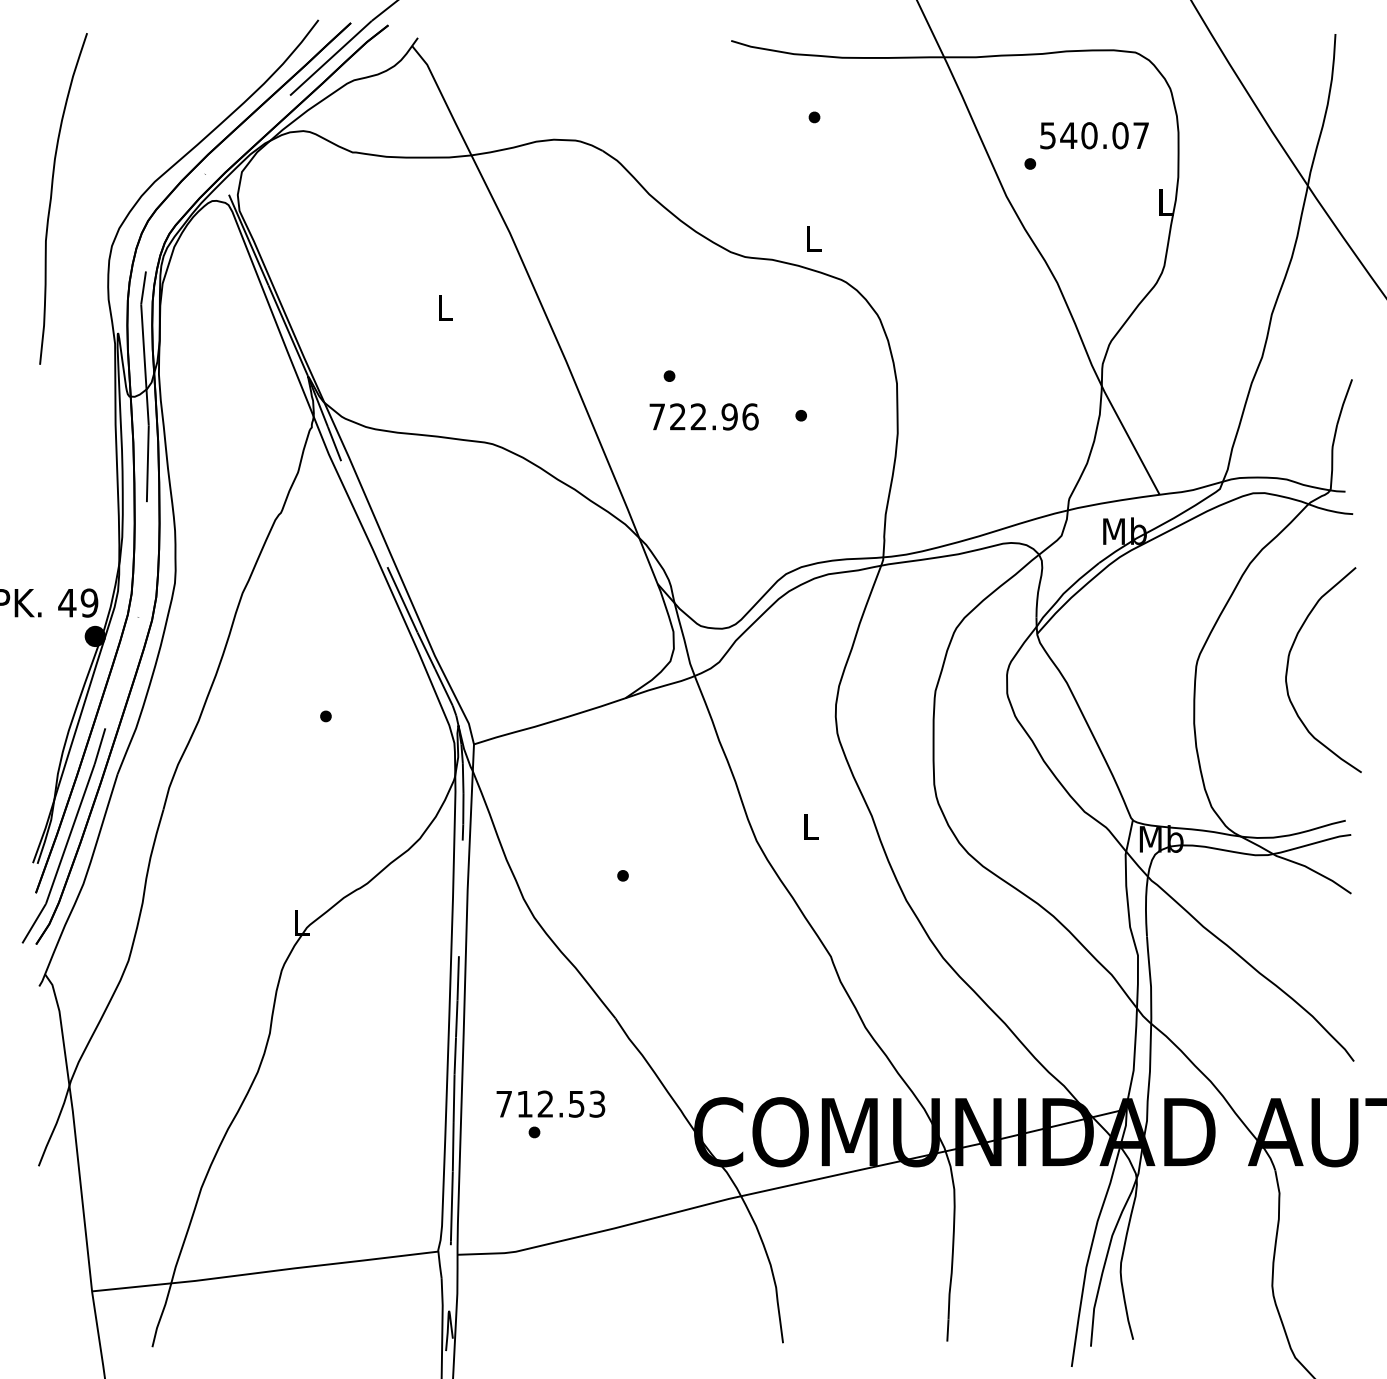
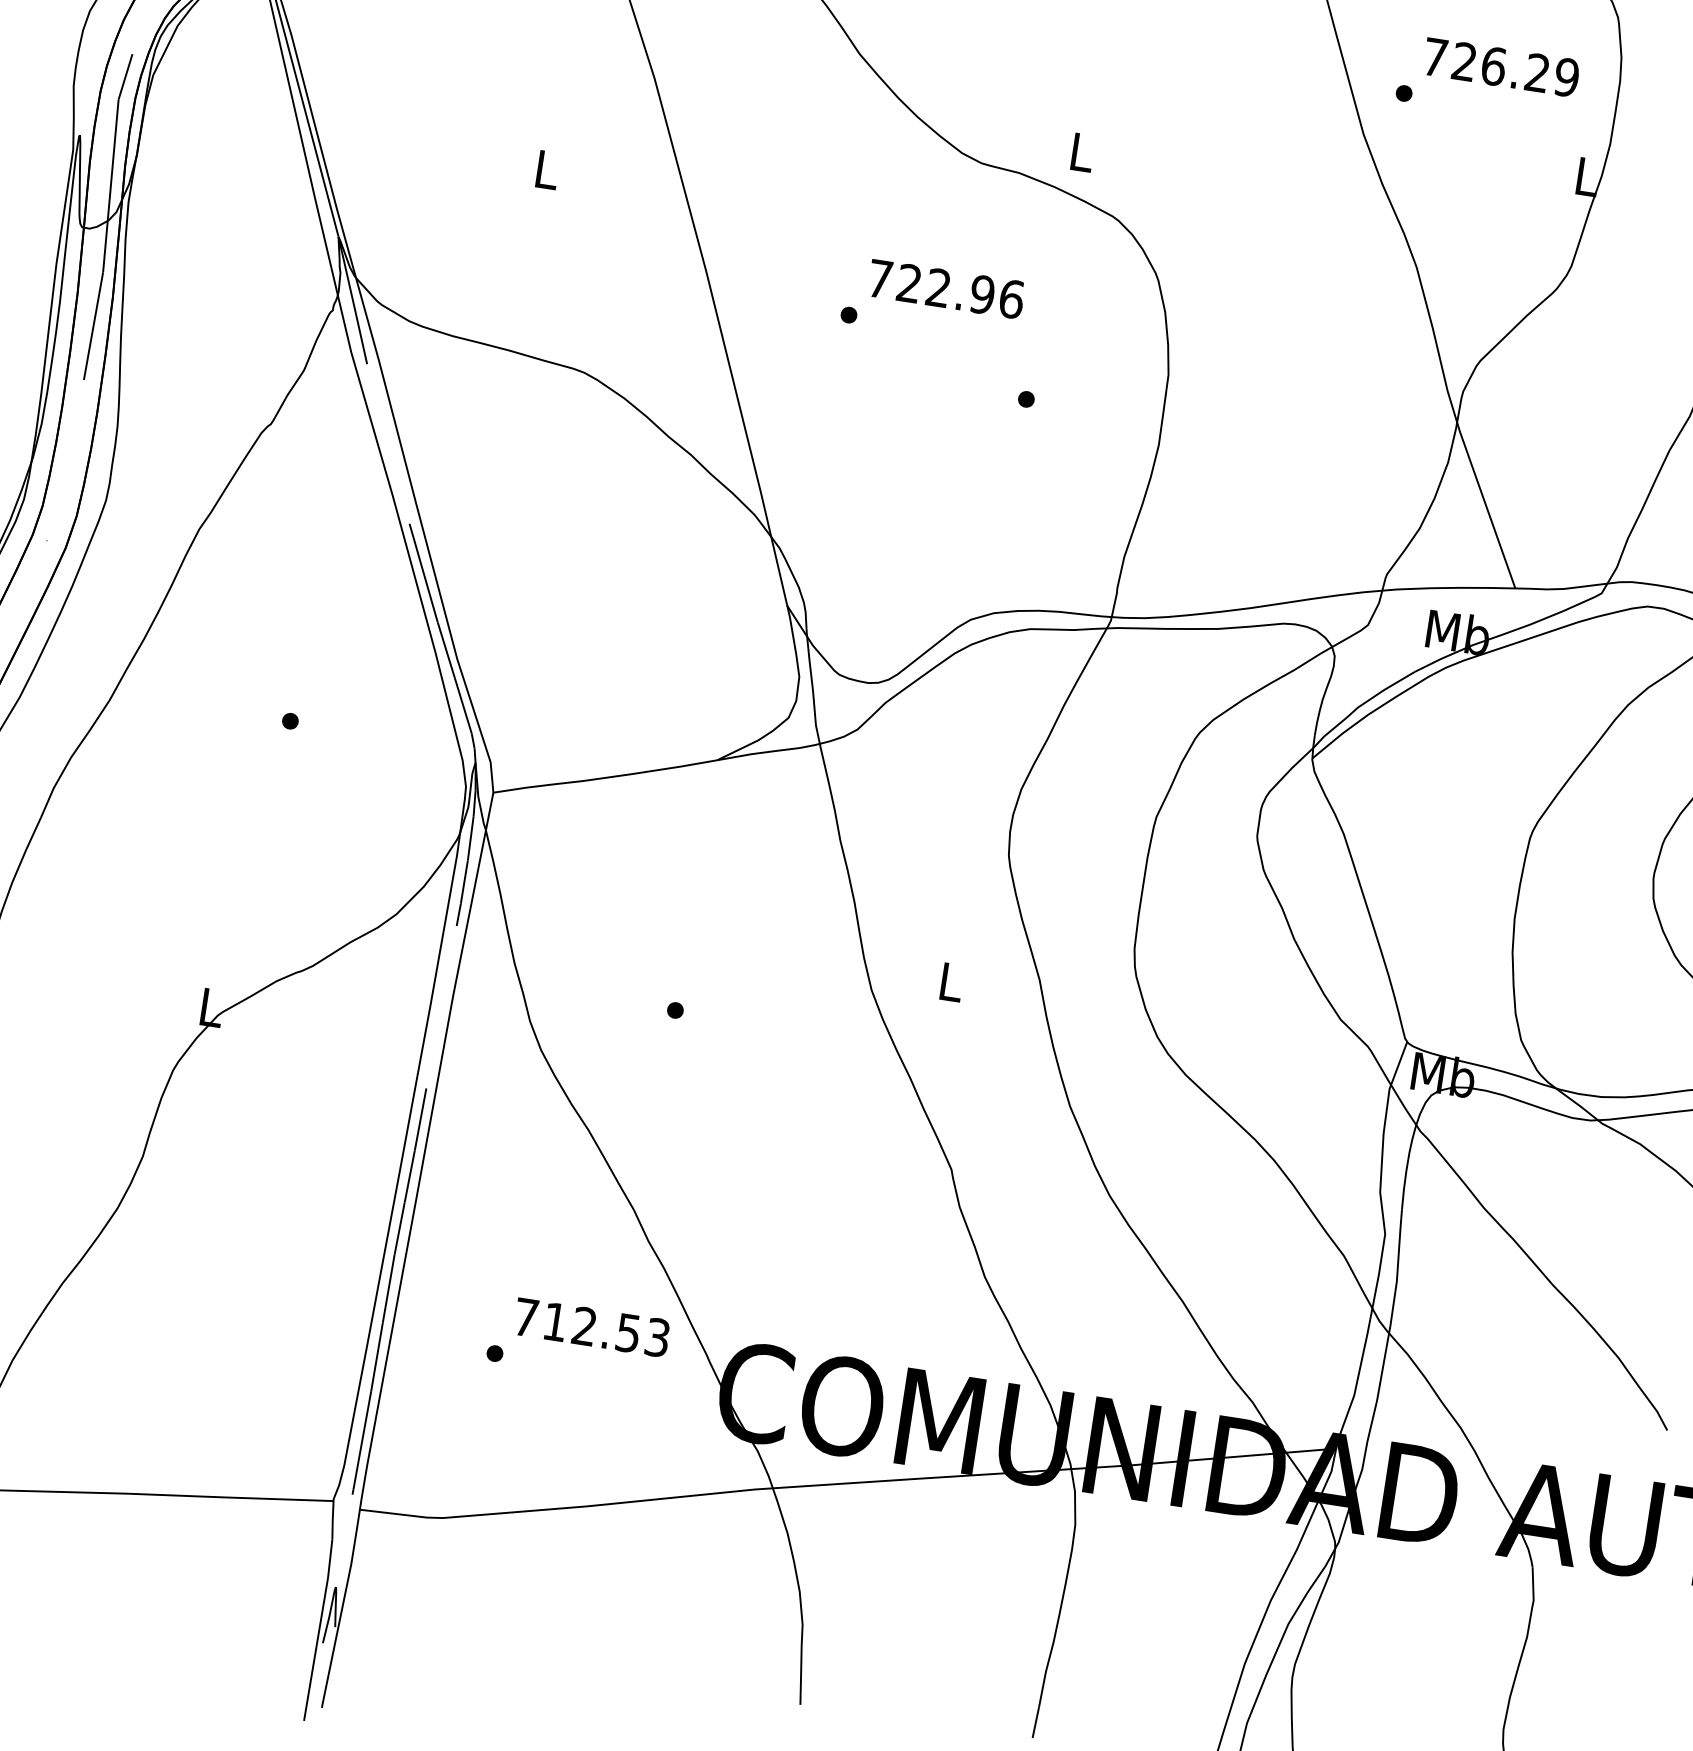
text: (1094, 135) -> (1500, 67), 540.07 -> 726.29
text: (703, 416) -> (945, 288), moved
text: (550, 1103) -> (591, 1326), moved

